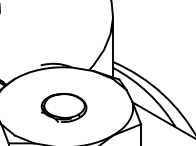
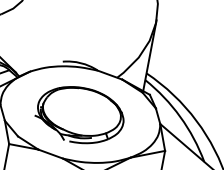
part: (63, 107) -> (79, 114), size x1.67

